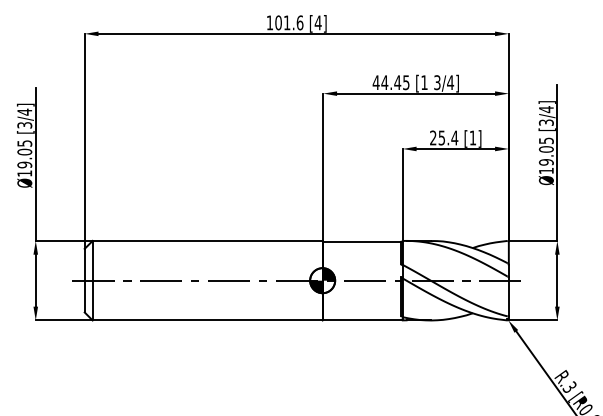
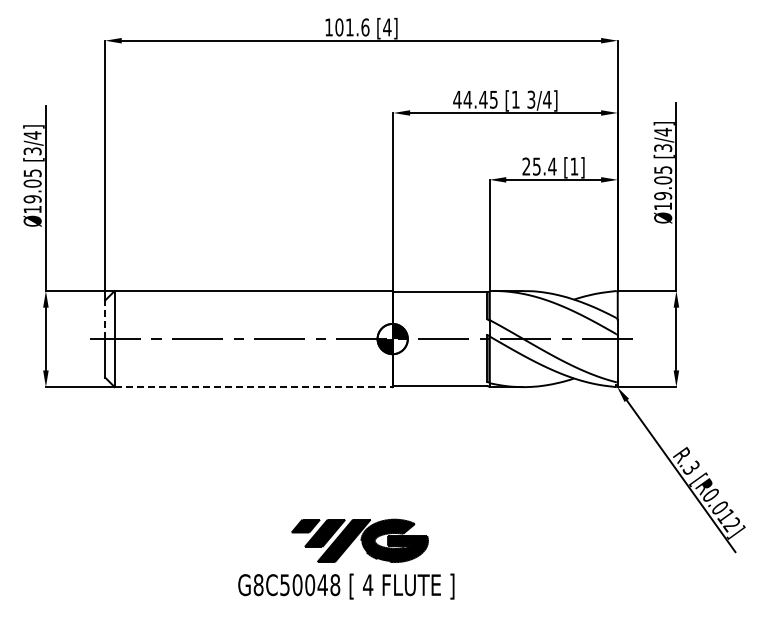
line: (85, 264) -> (105, 319), solid -> dashed
line: (207, 320) -> (253, 387), solid -> dashed

